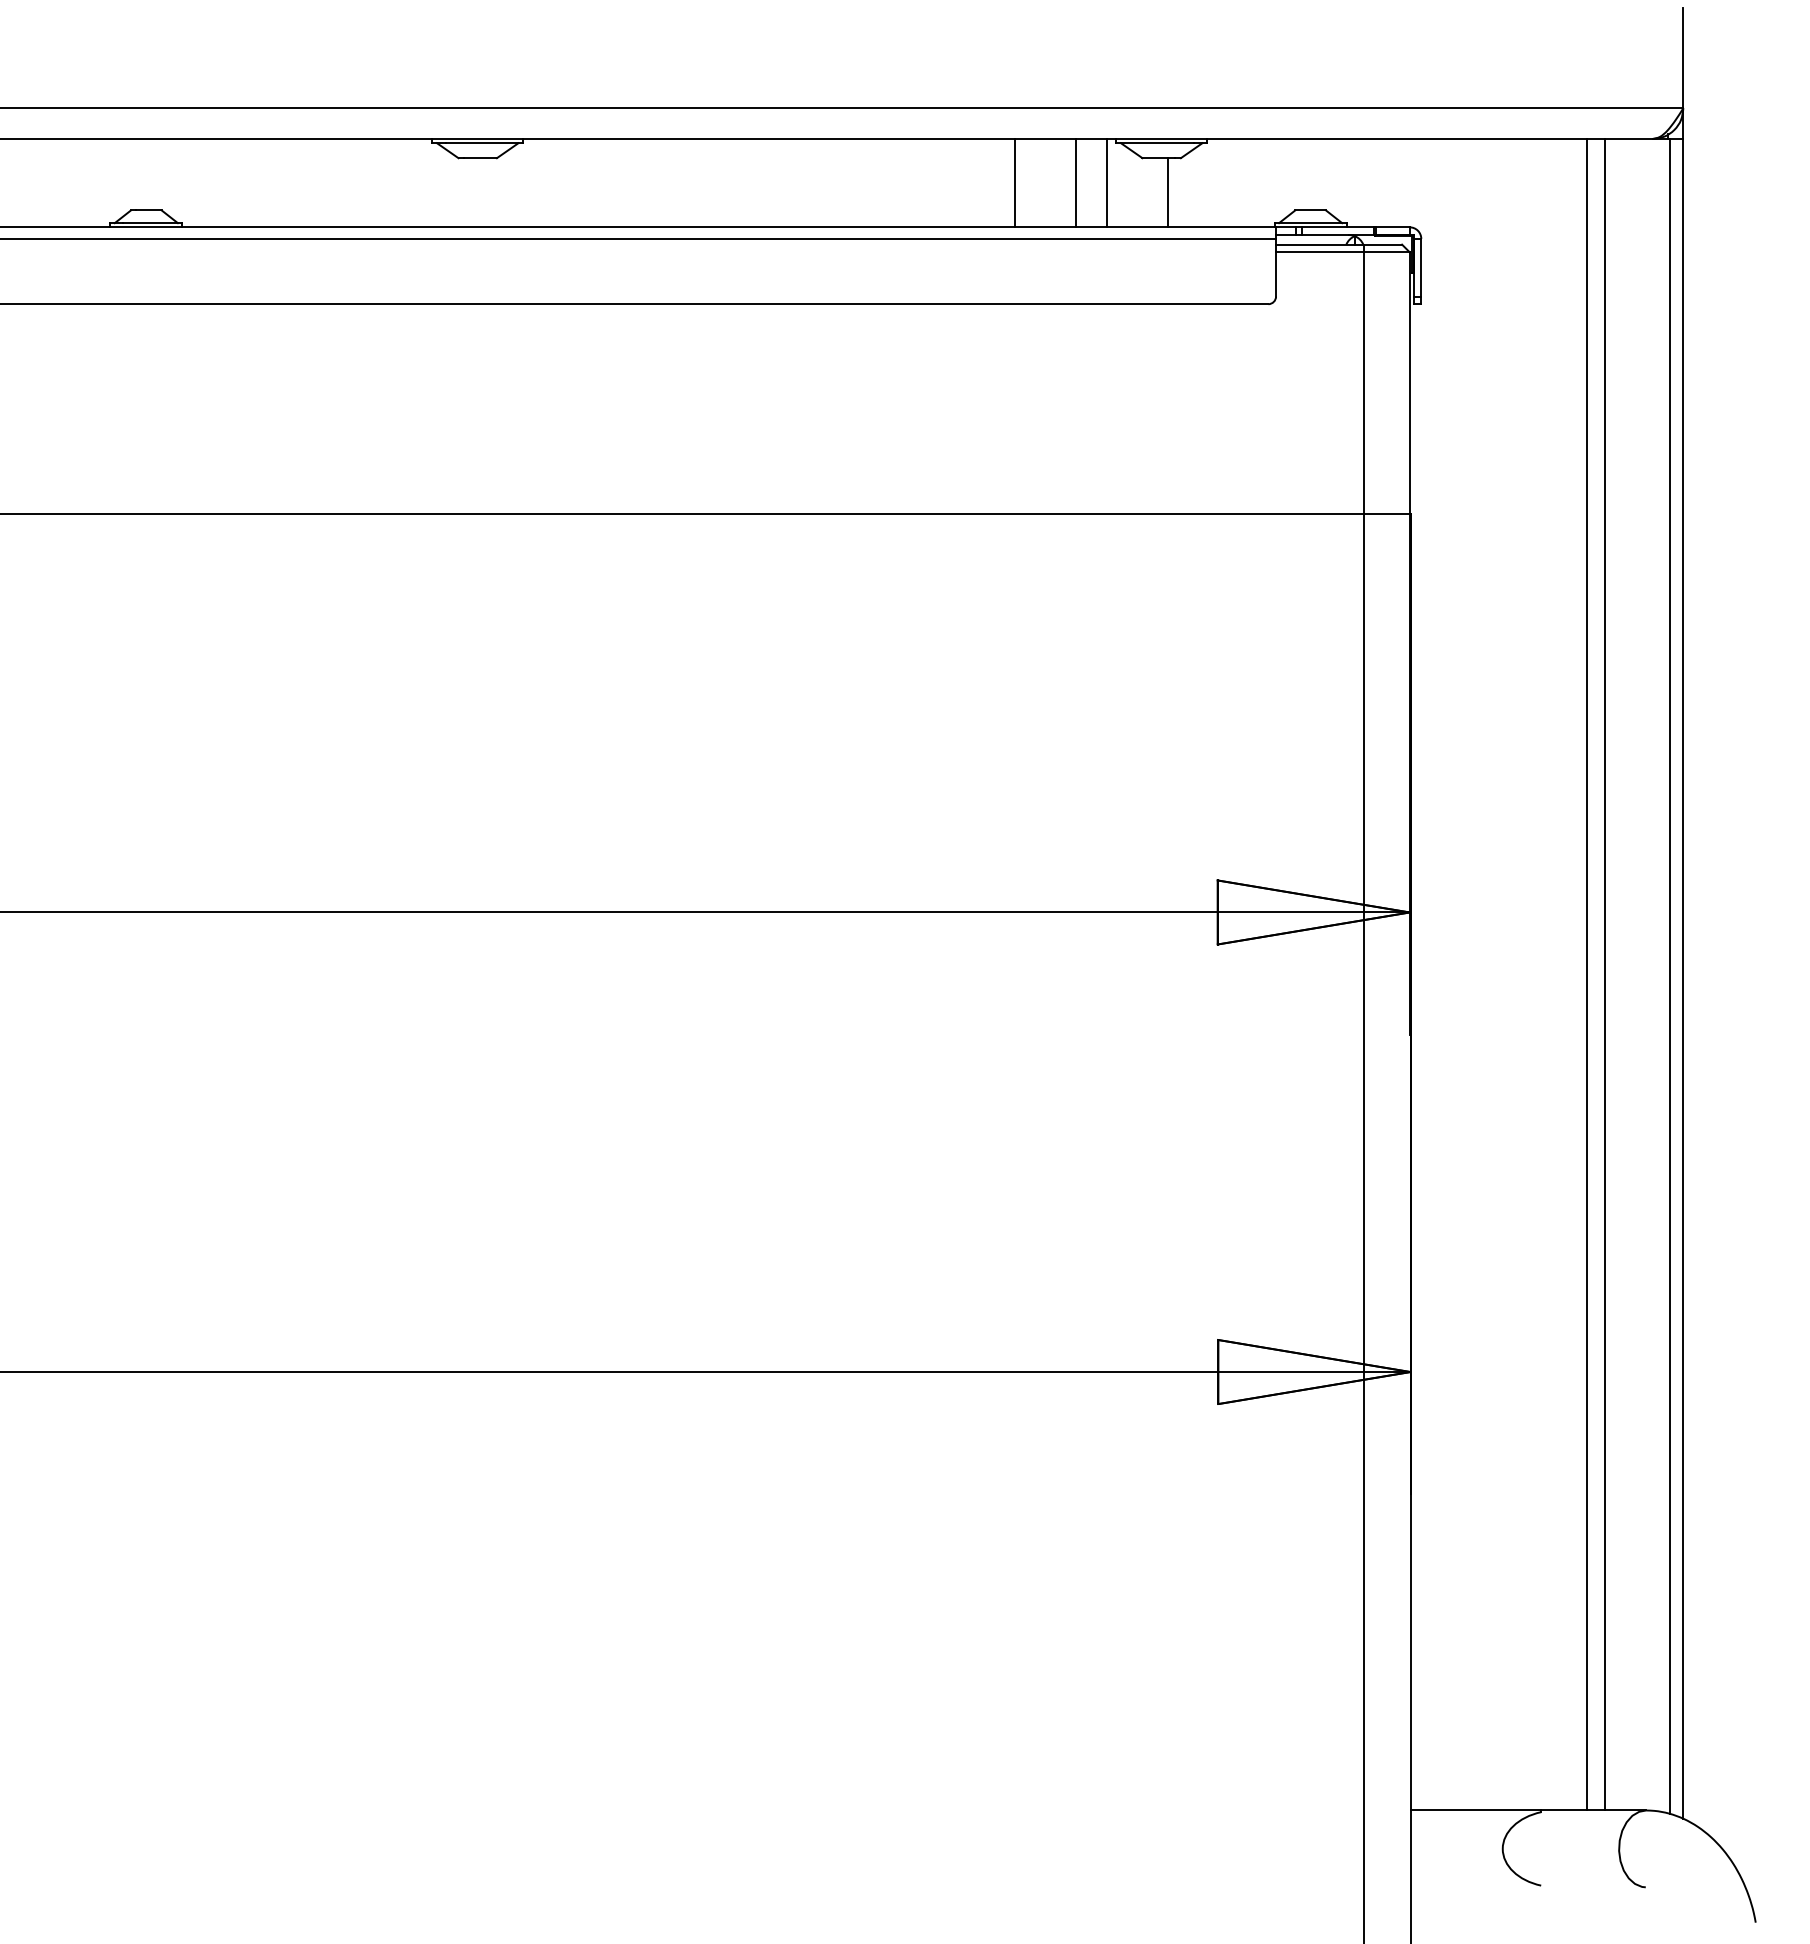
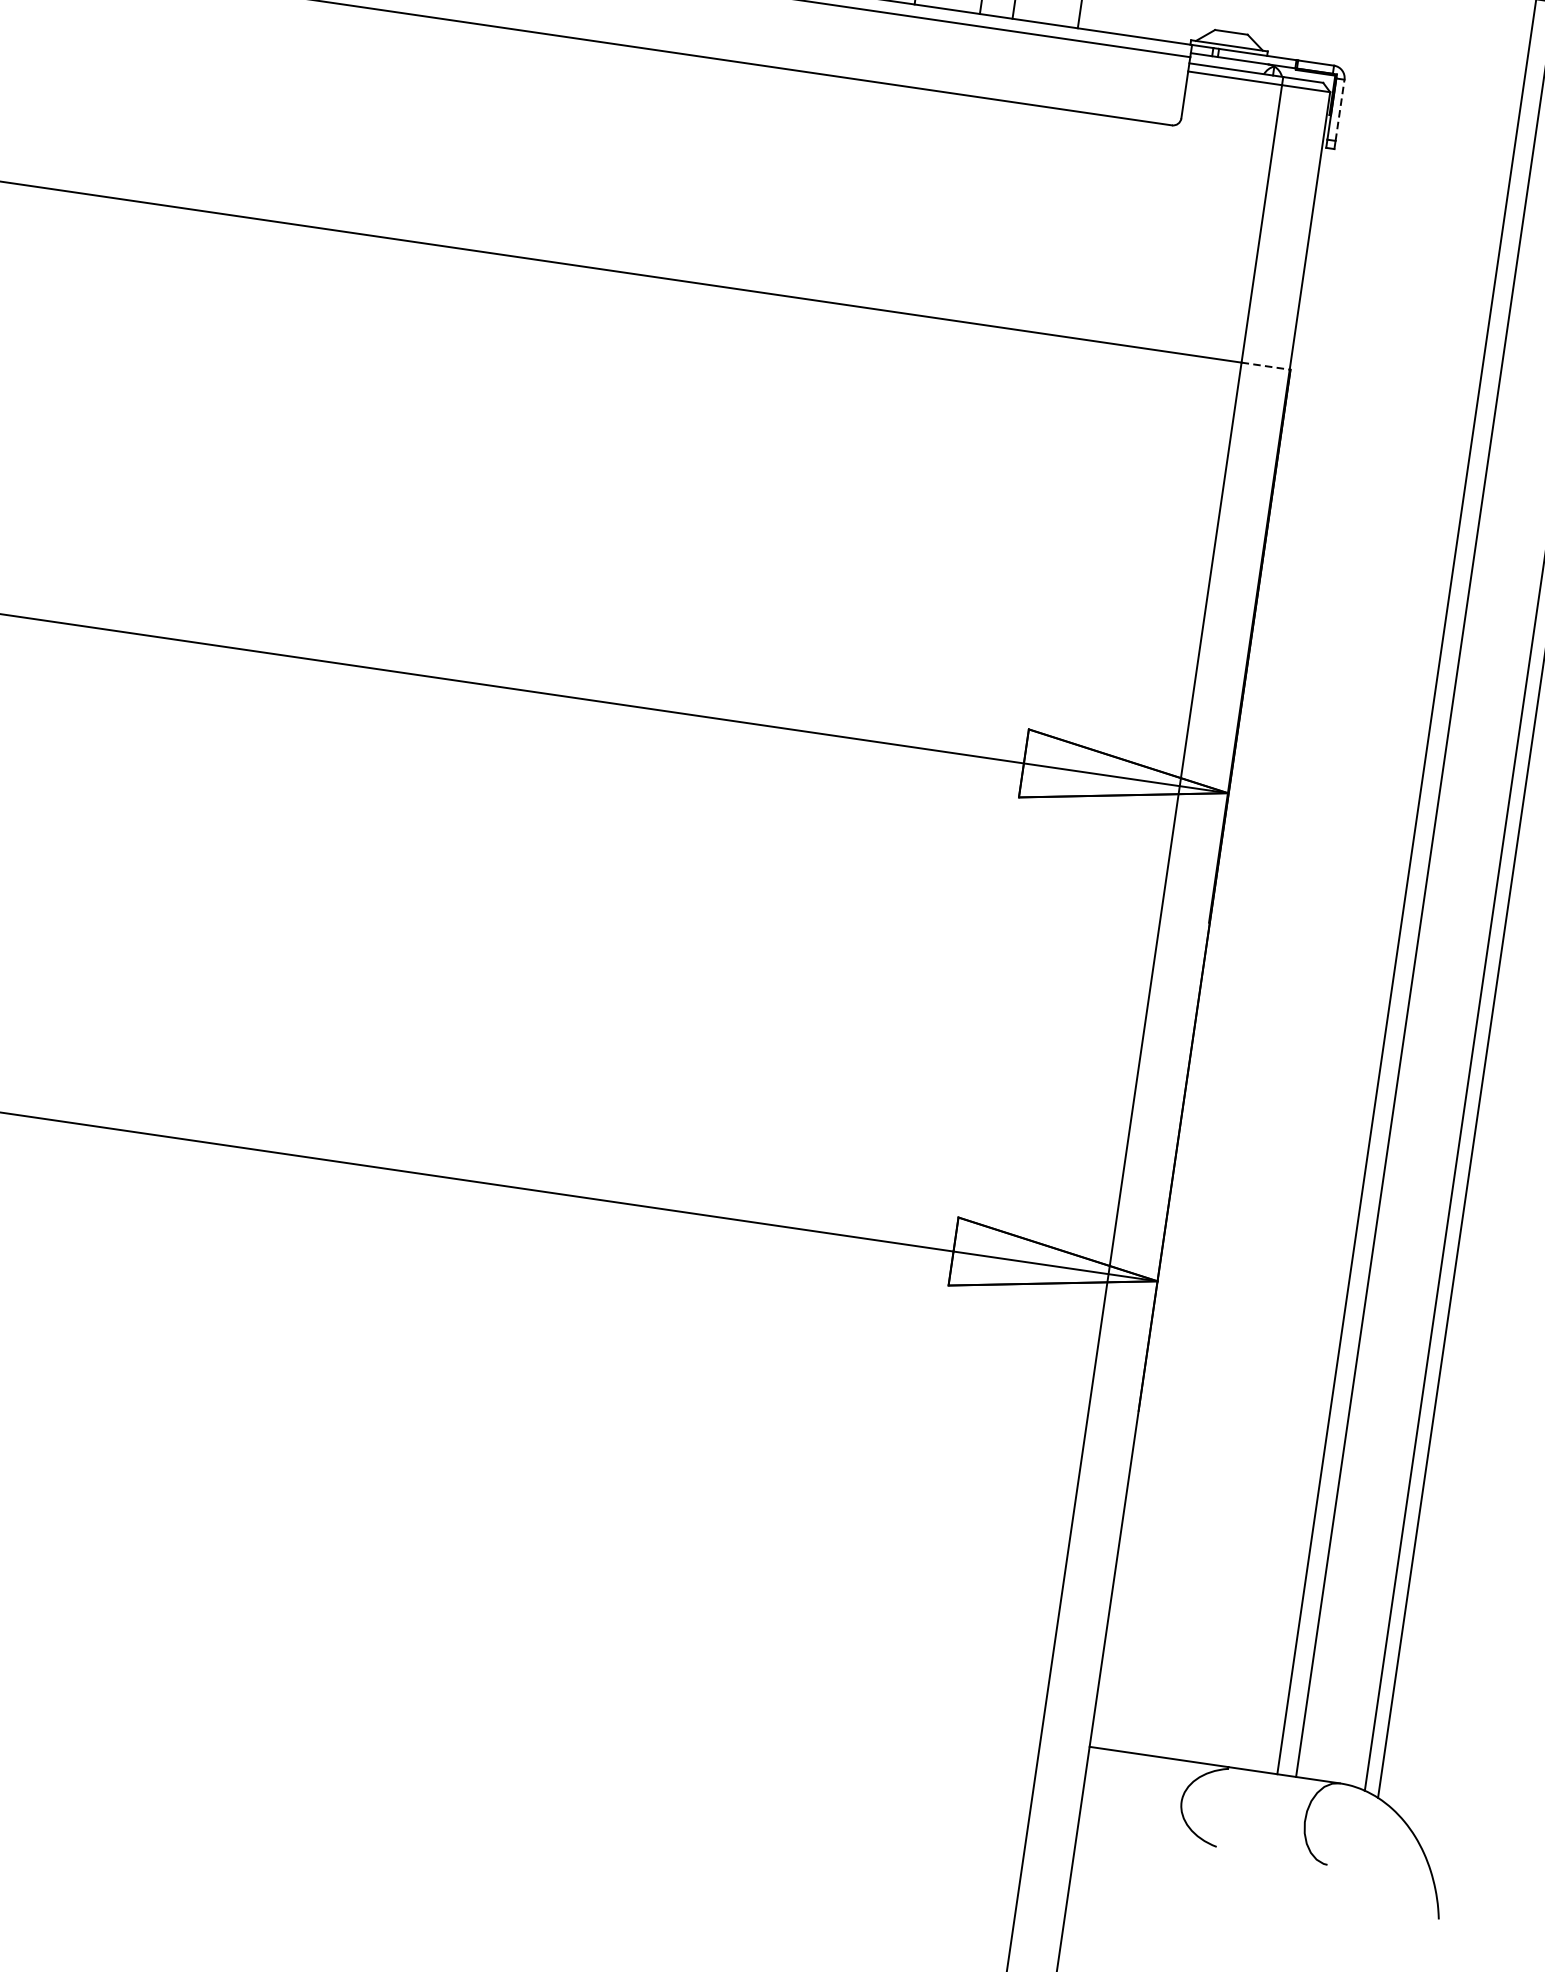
line: (1421, 267) -> (1340, 110), solid -> dashed
line: (1387, 513) -> (1266, 366), solid -> dashed

